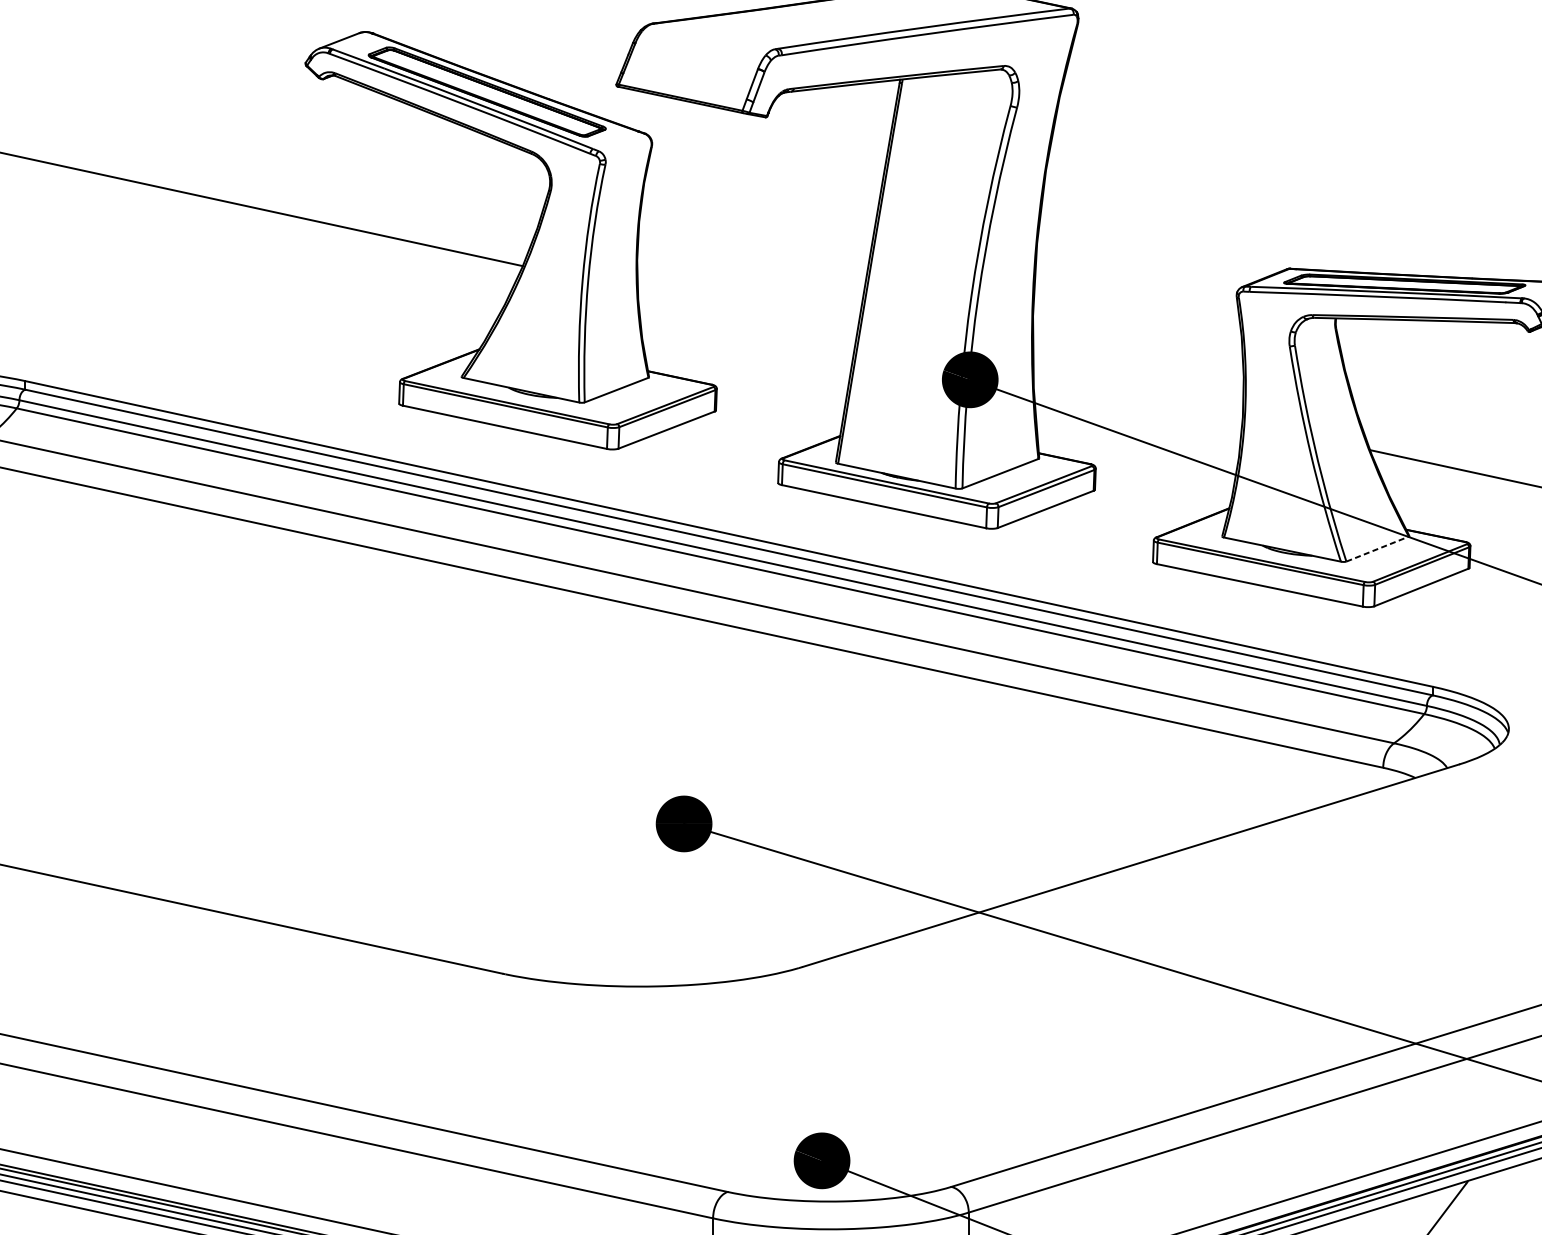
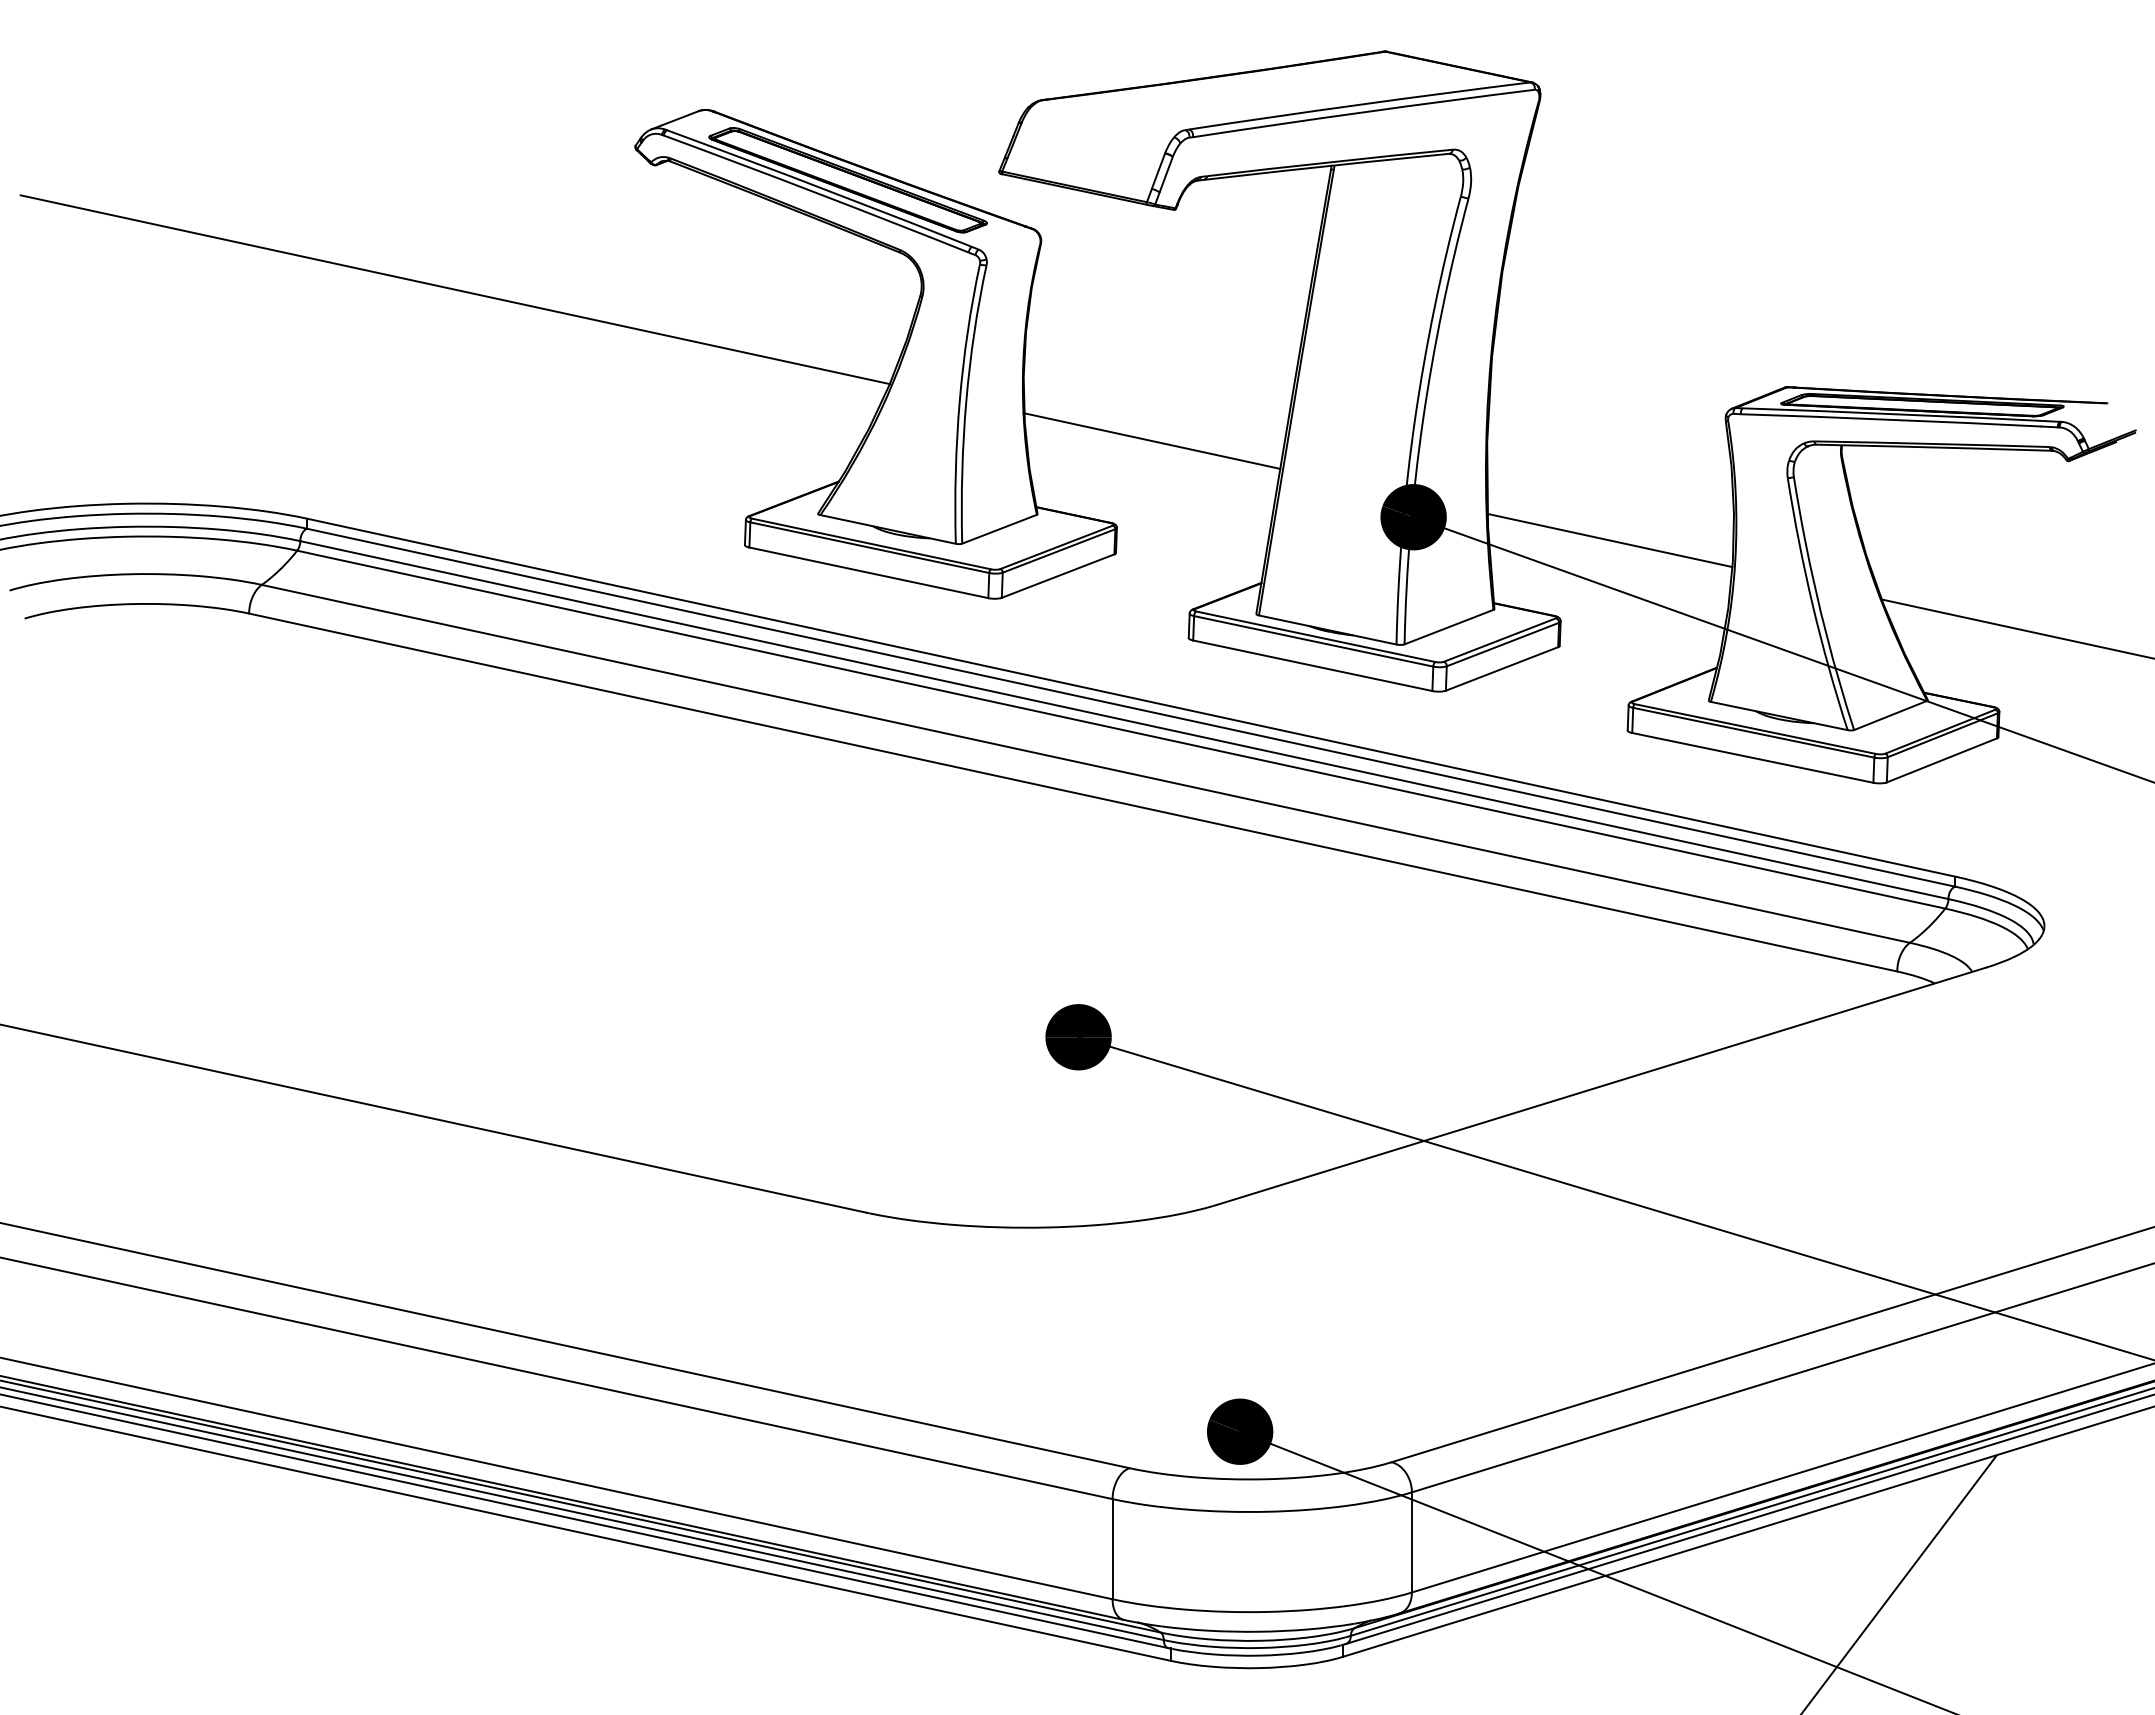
line: (746, 314) -> (1151, 440), added
line: (1137, 399) -> (1609, 540), added
line: (1378, 549) -> (1891, 715), dashed -> solid

